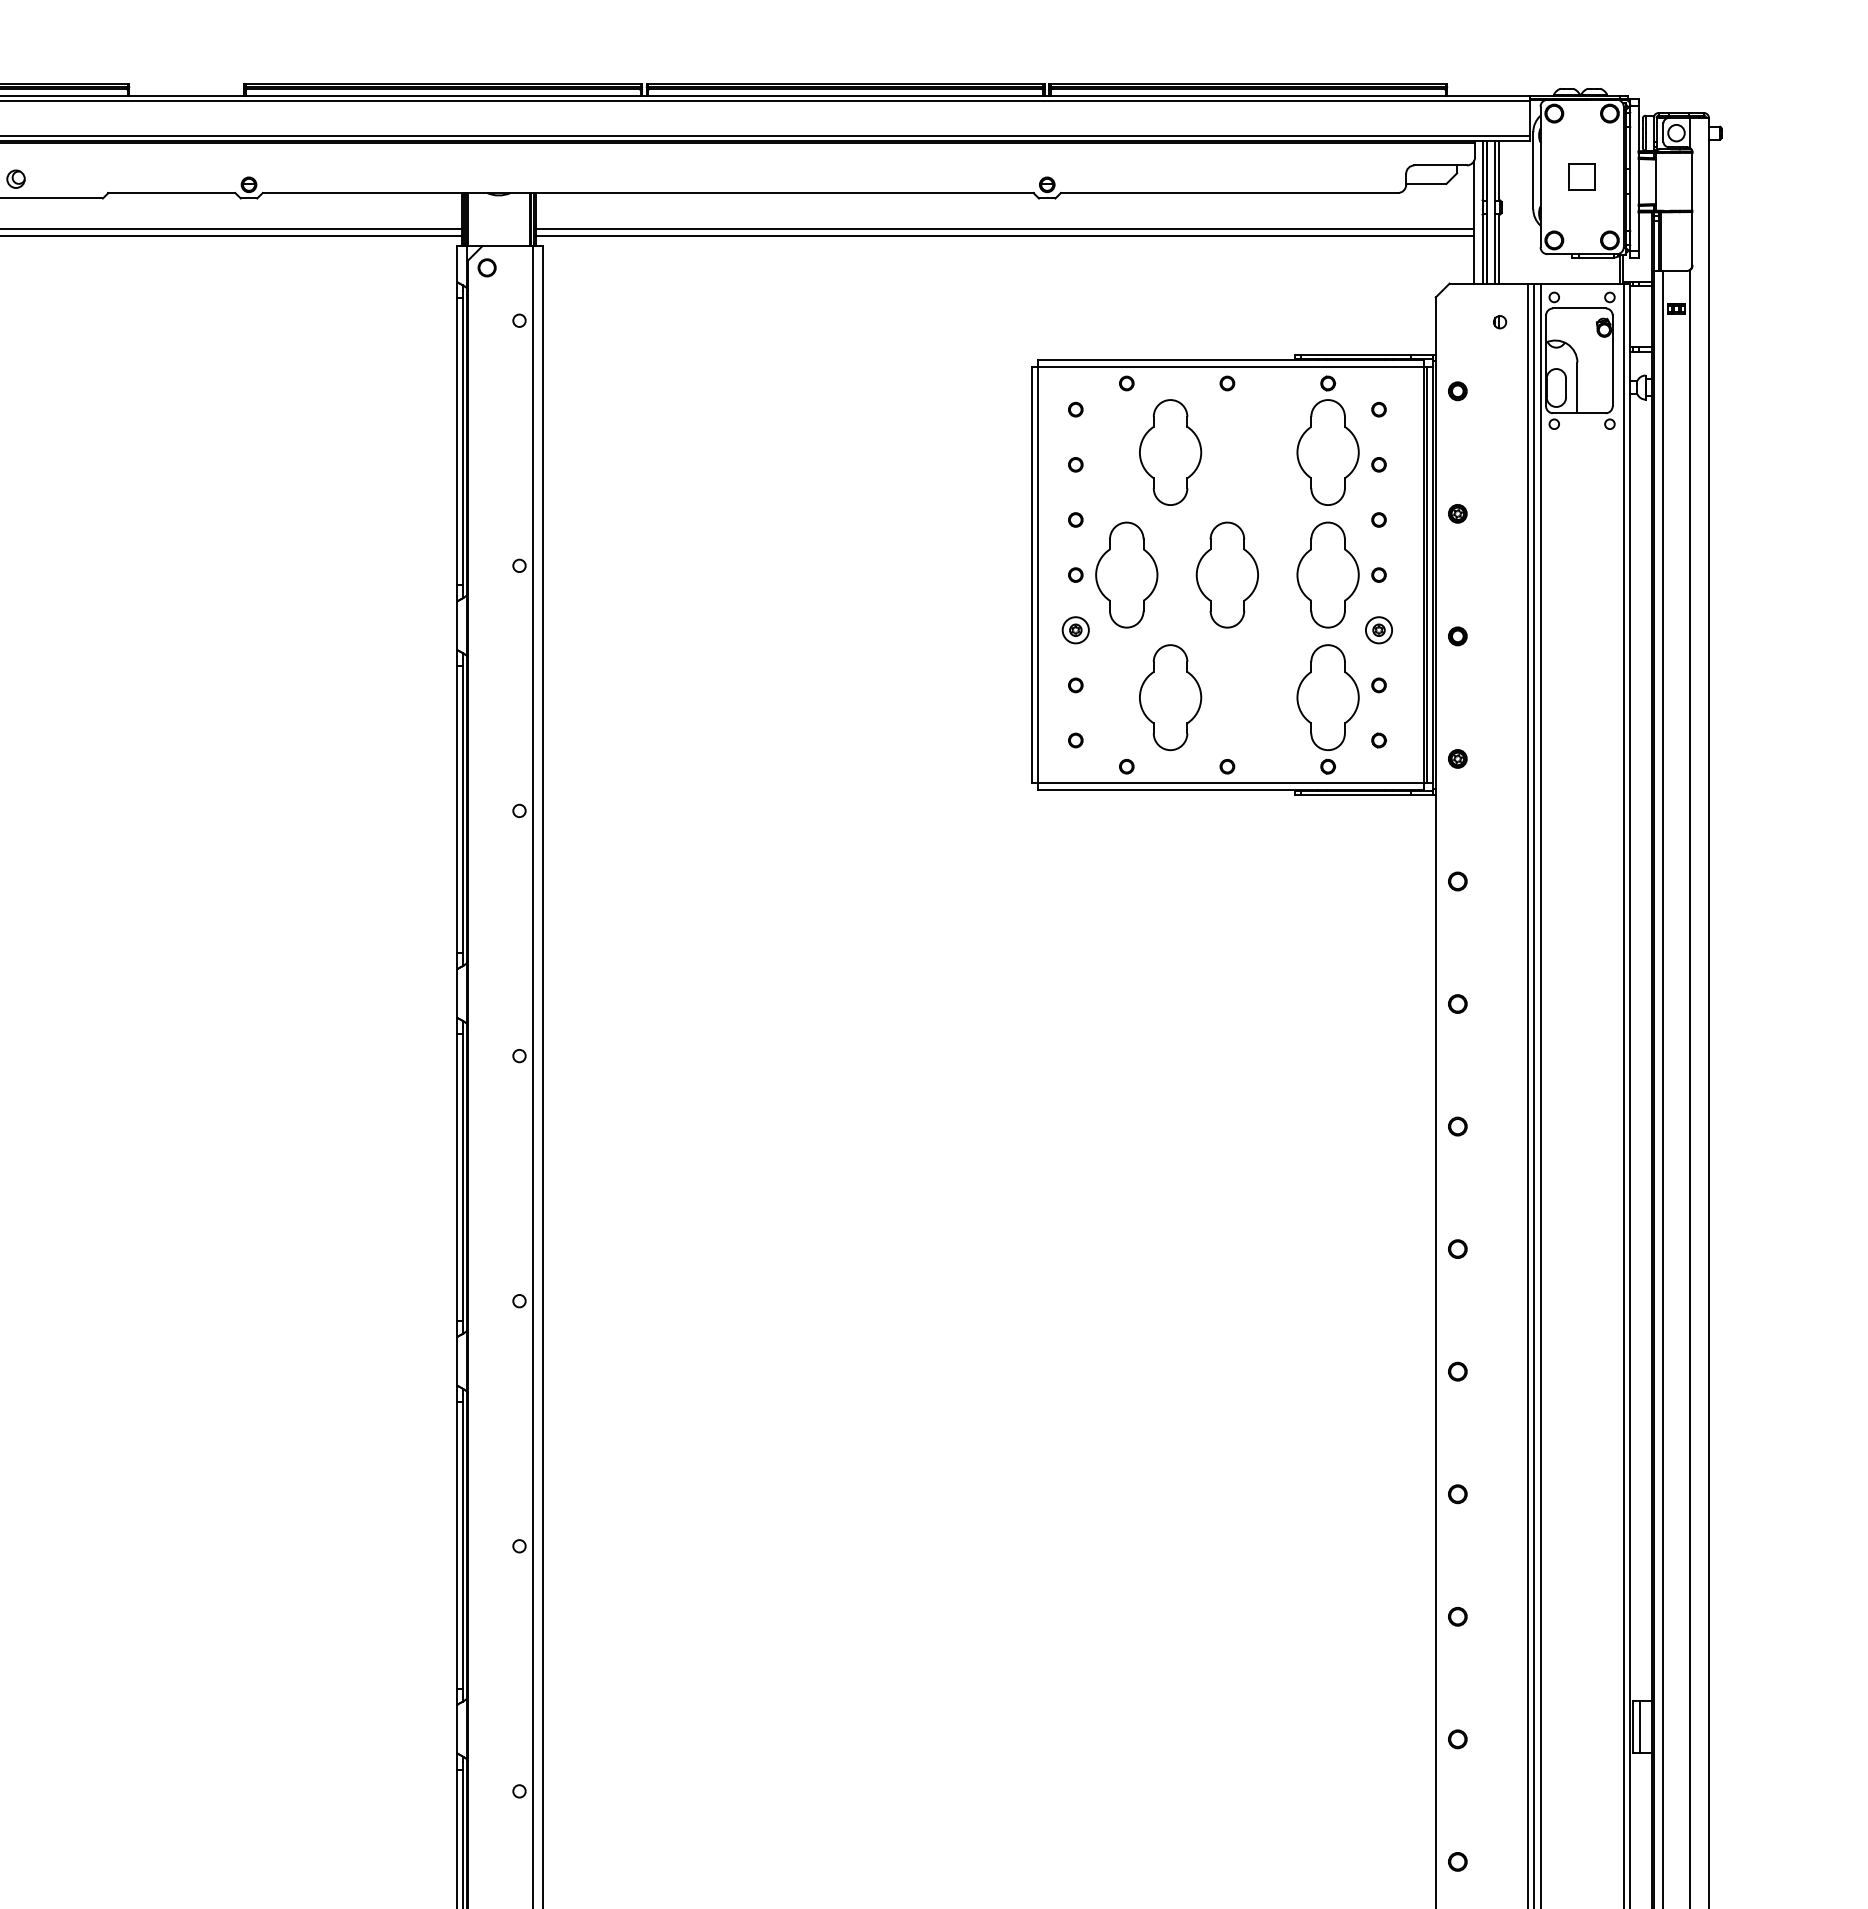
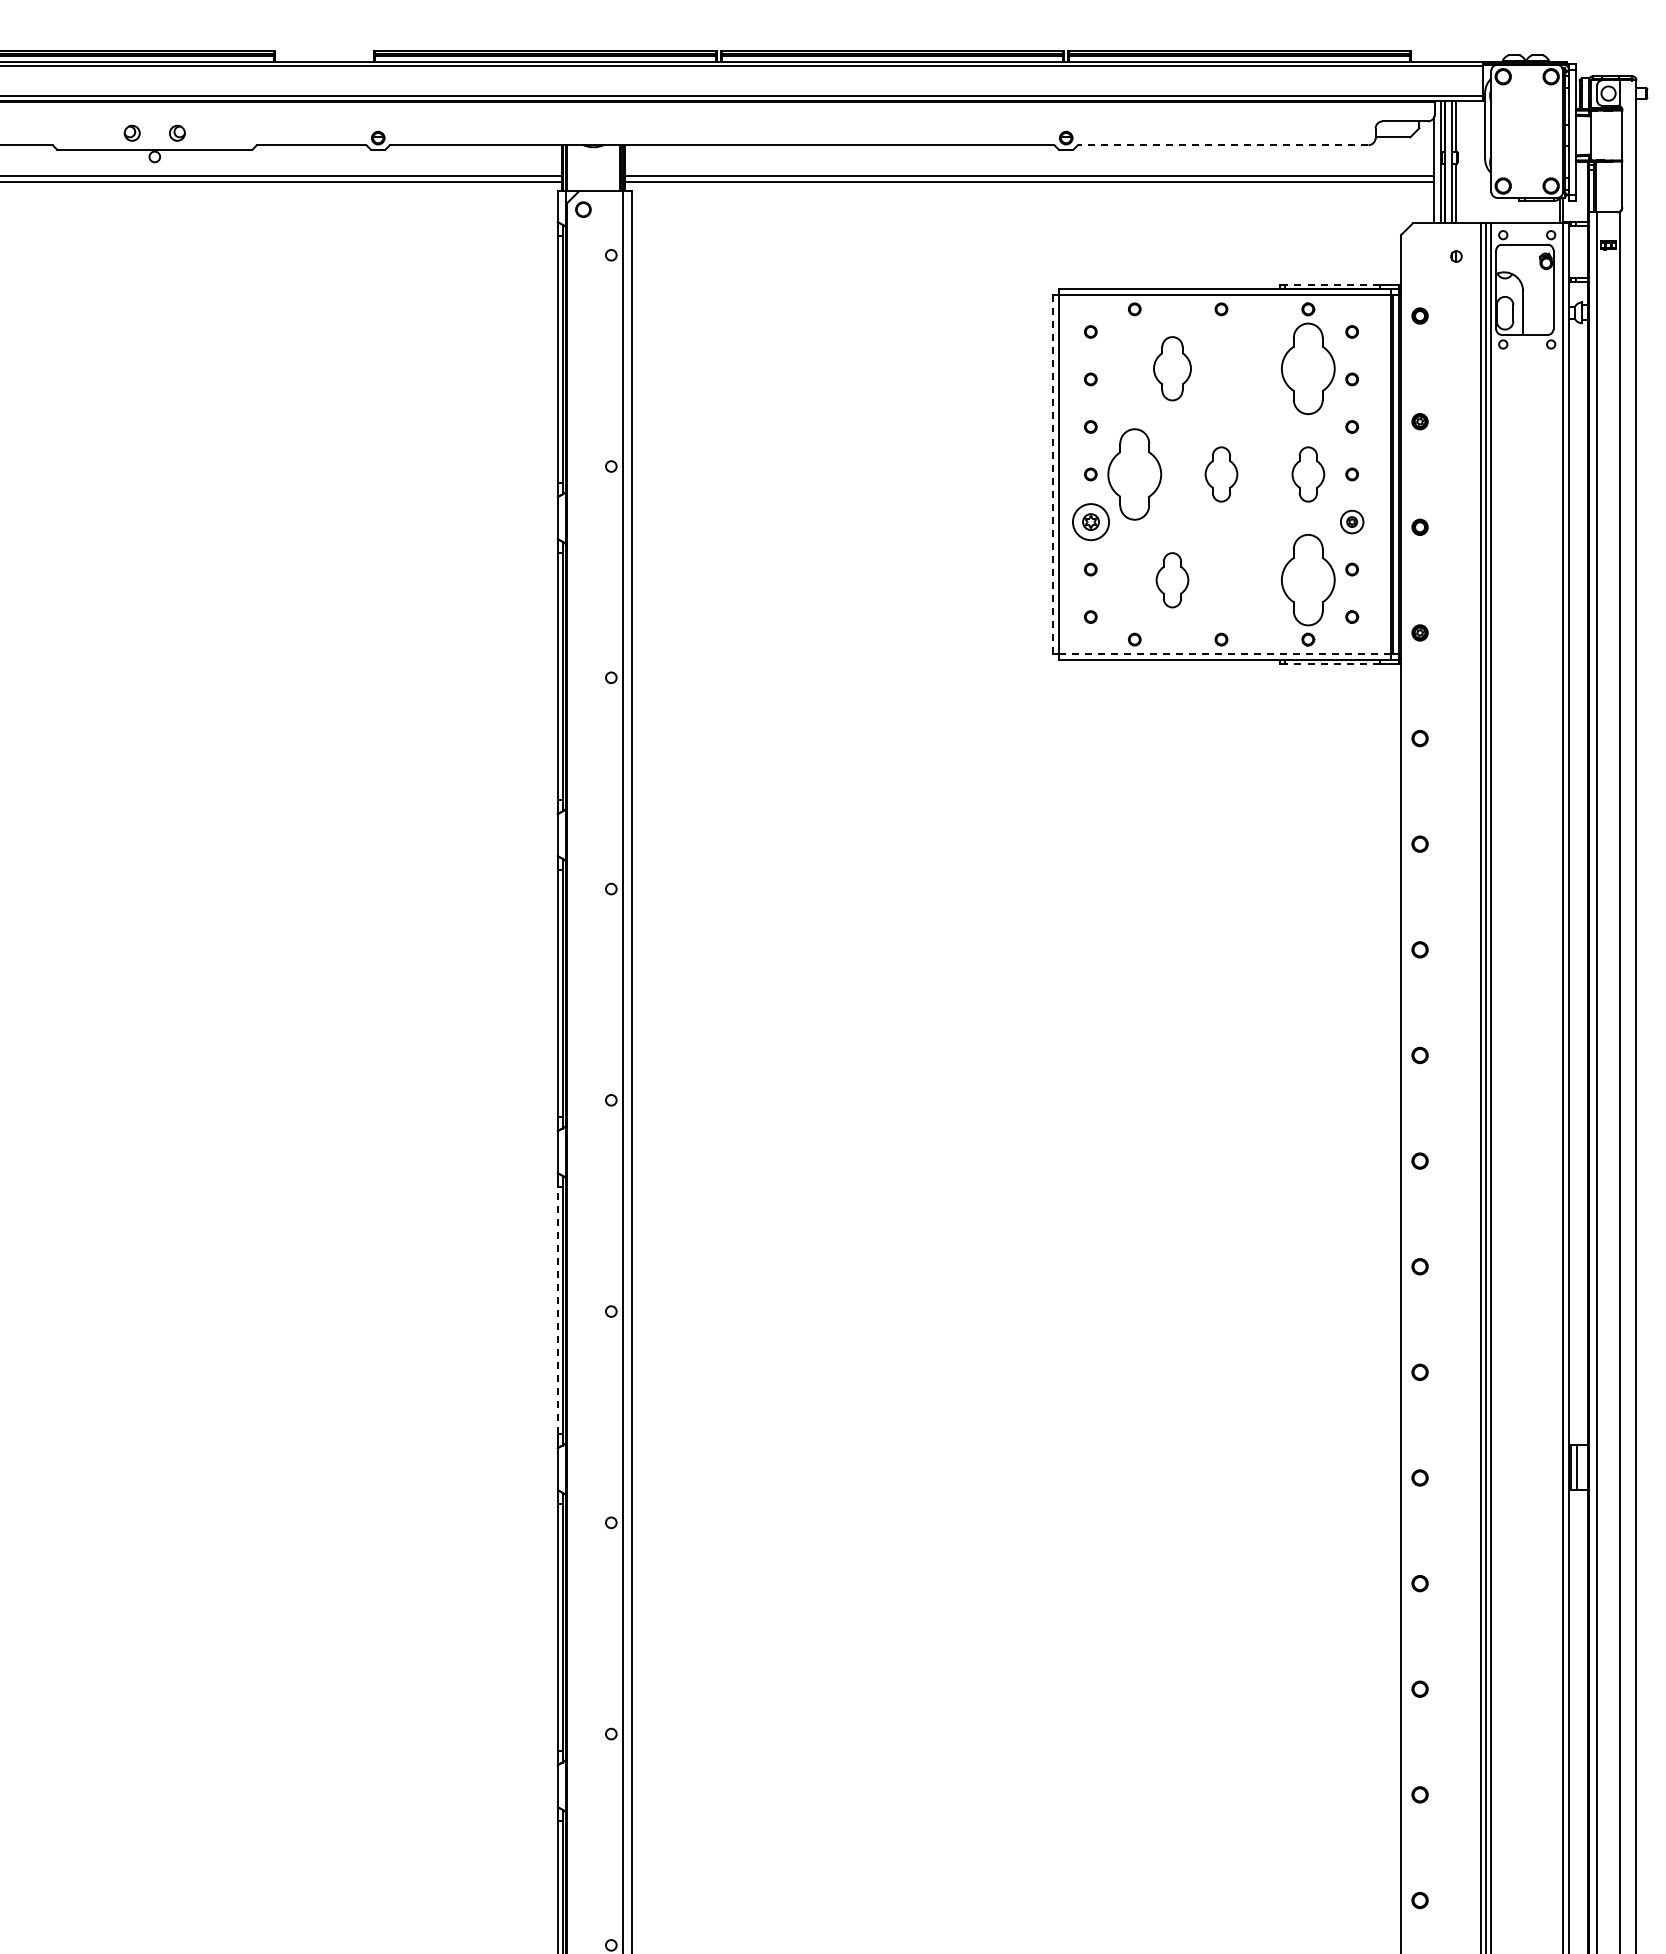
part: (1582, 177) -> (1527, 131), removed
line: (1228, 193) -> (1222, 145), solid -> dashed
line: (1356, 354) -> (1332, 284), solid -> dashed
part: (1170, 452) -> (1172, 368), size x0.7
part: (1227, 575) -> (1221, 474), size x0.6
part: (1328, 575) -> (1308, 474), size x0.6
line: (1031, 576) -> (1052, 475), solid -> dashed
part: (1075, 629) -> (1090, 521), size x1.6
part: (1170, 698) -> (1172, 580), size x0.6
line: (1232, 782) -> (1225, 653), solid -> dashed
line: (1356, 795) -> (1332, 664), solid -> dashed
line: (457, 1545) -> (557, 1310), solid -> dashed

